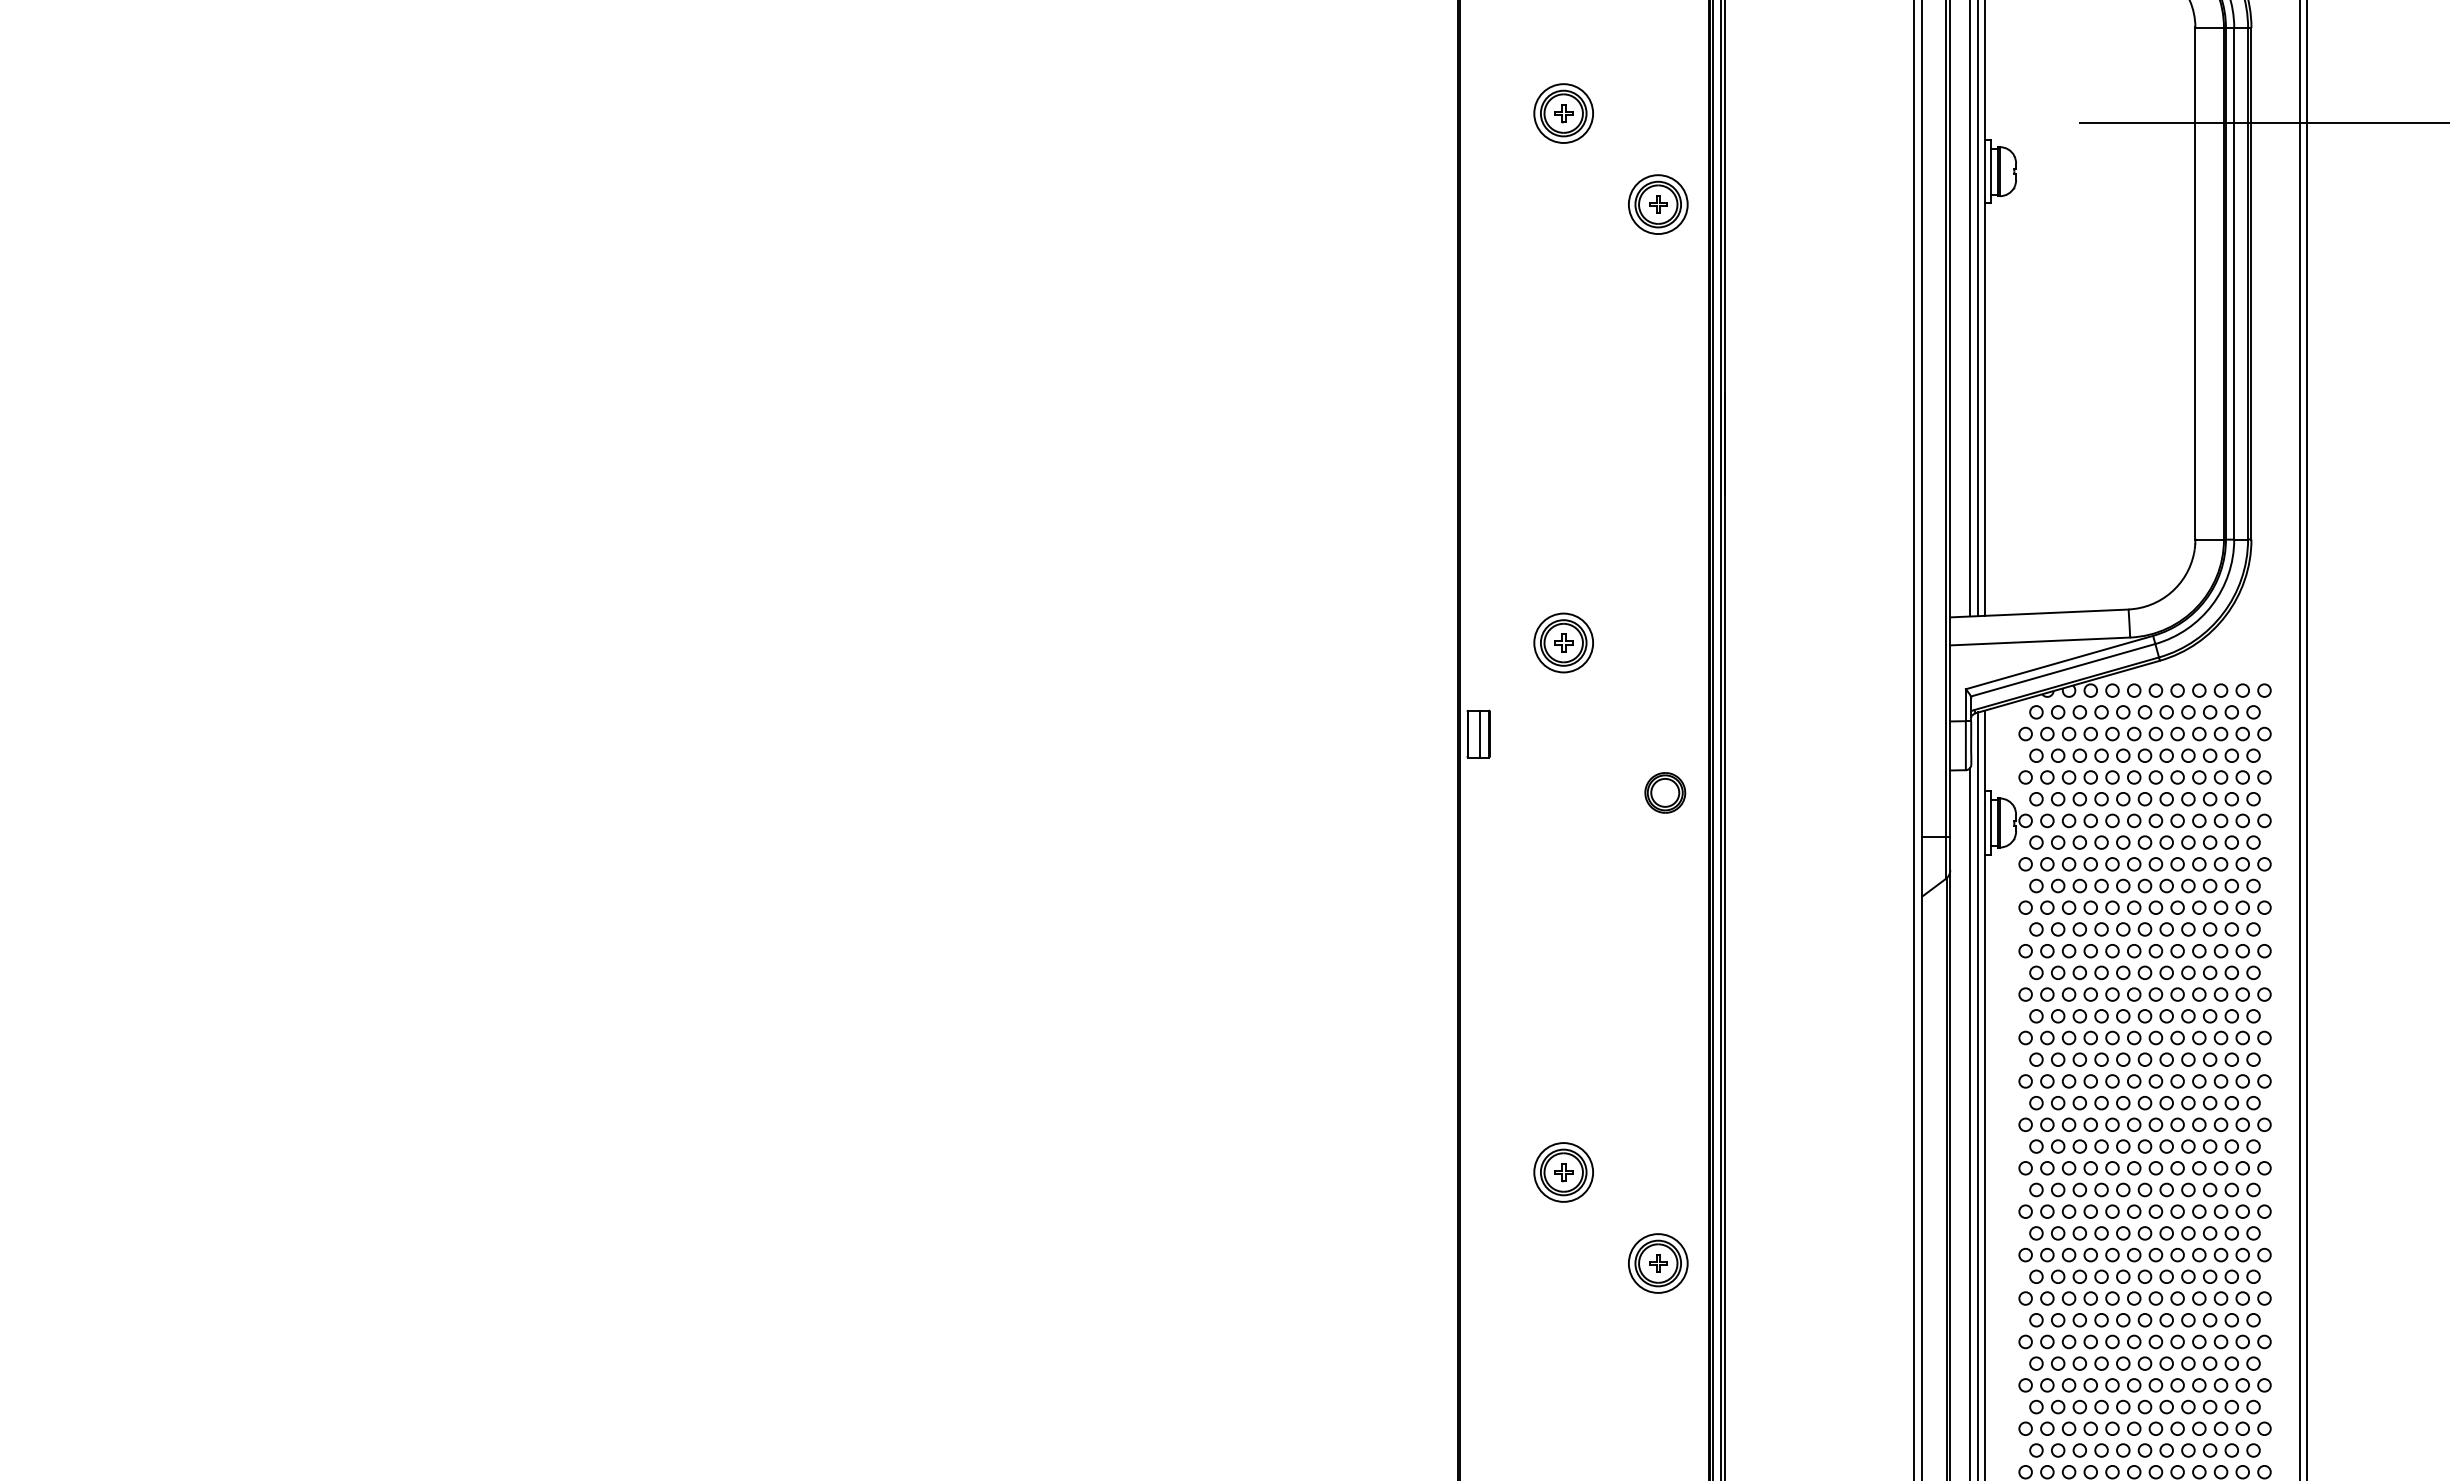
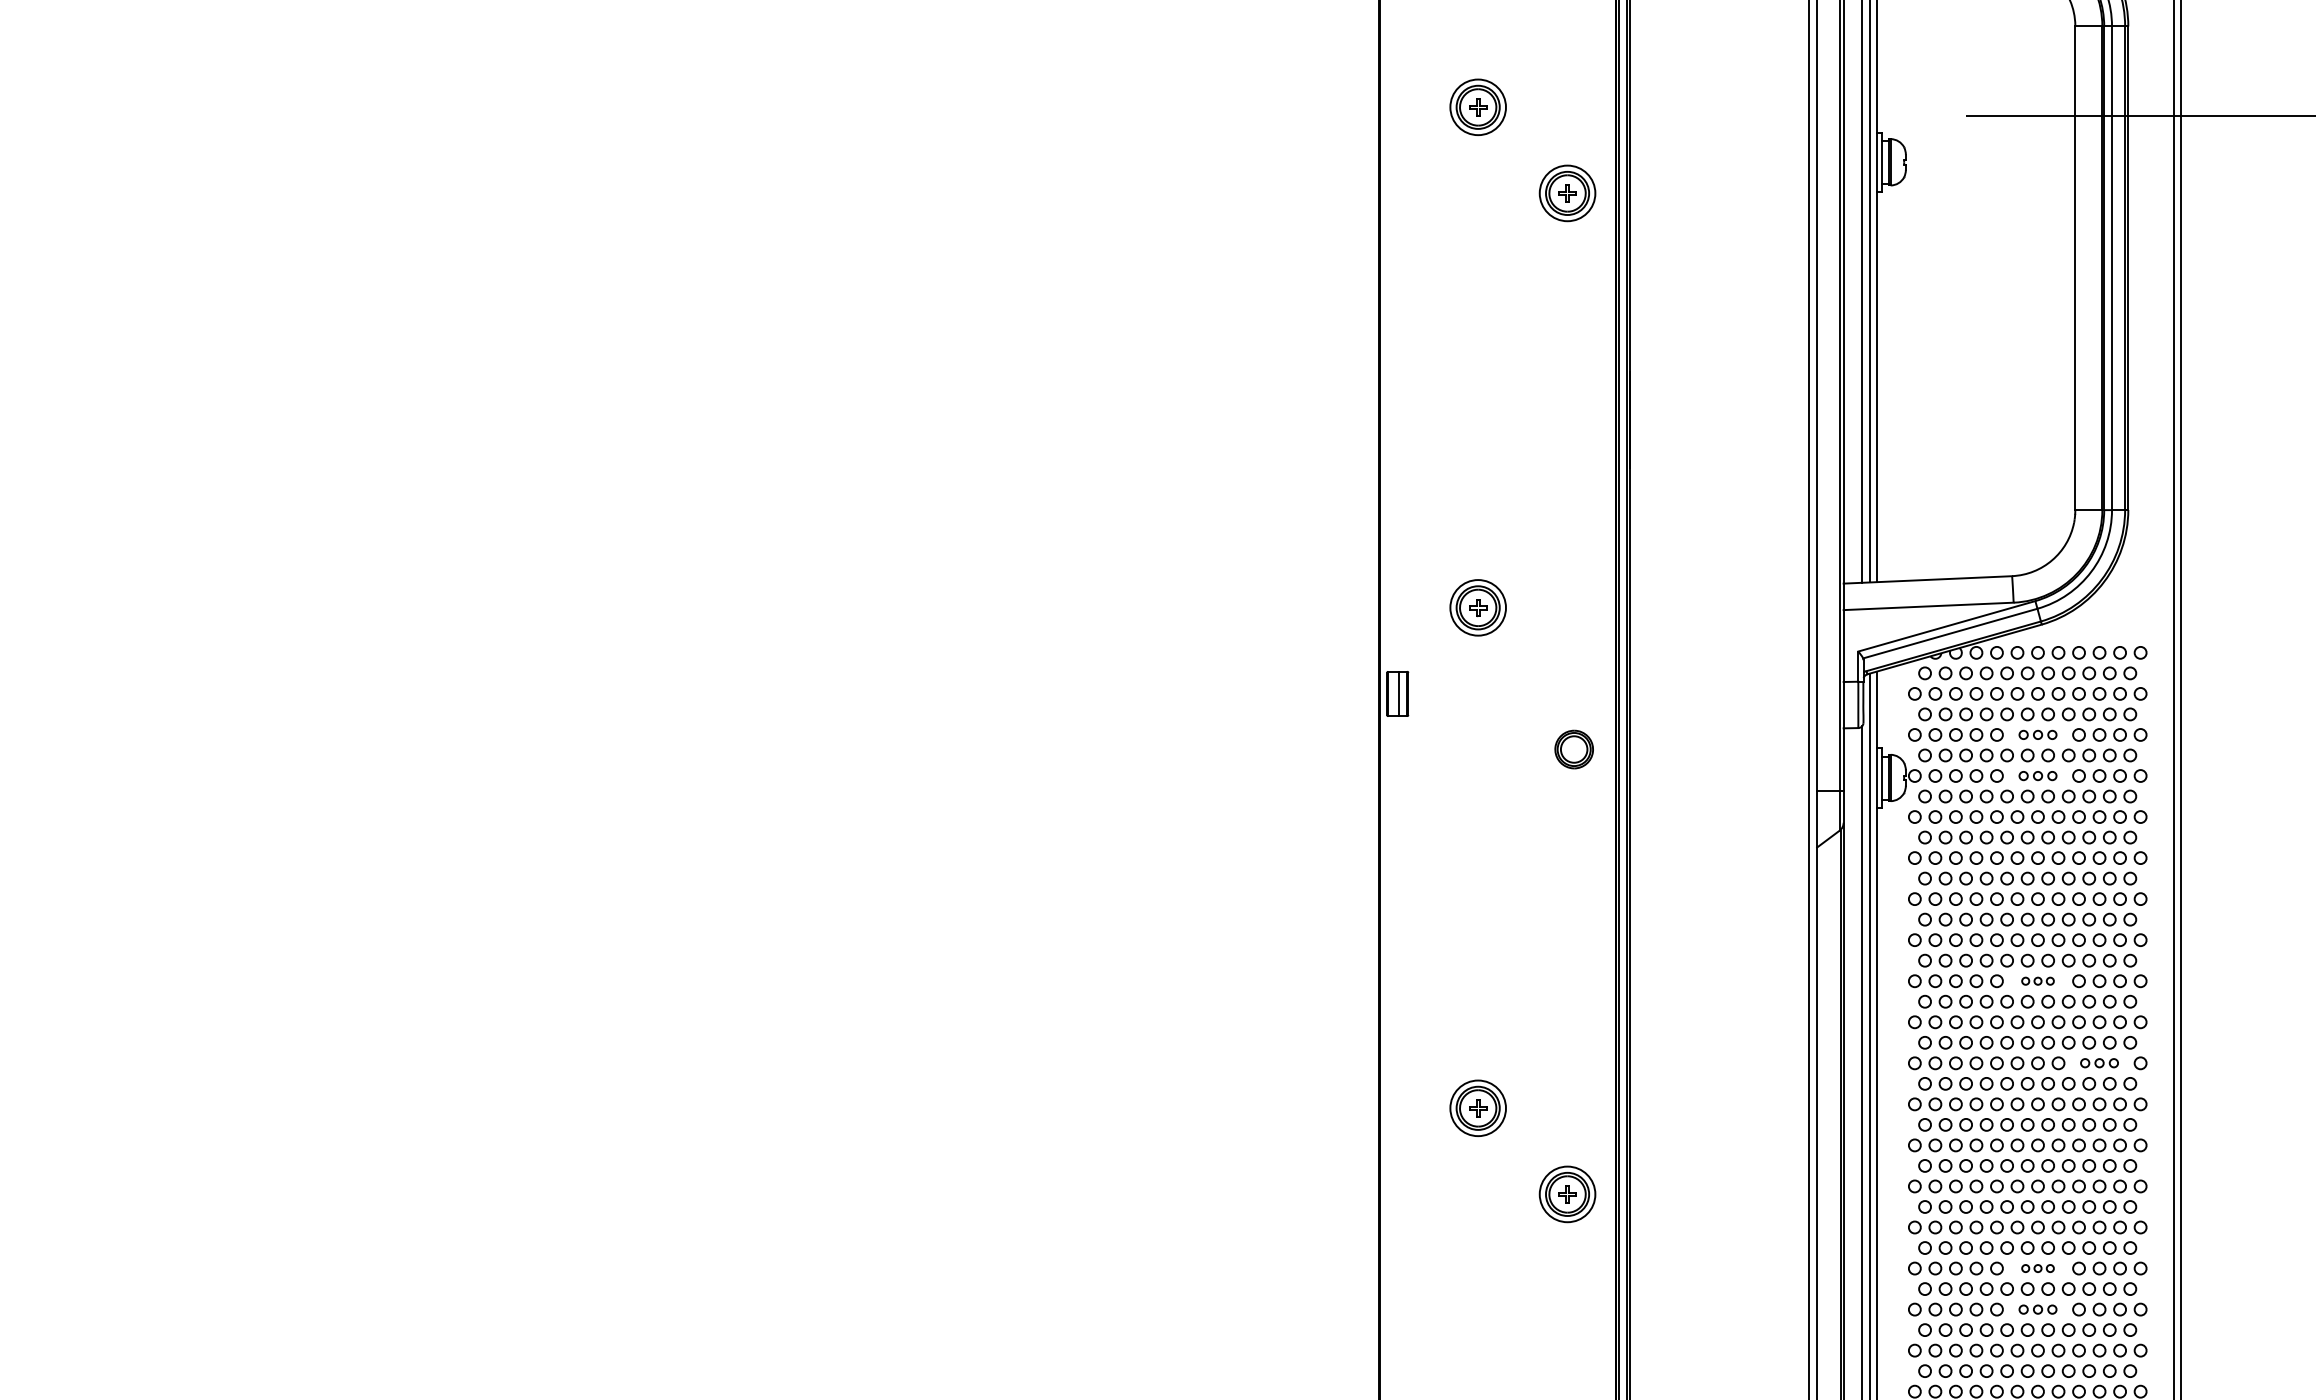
part: (2155, 777) -> (2037, 734), size x0.7
part: (2155, 820) -> (2037, 775), size x0.7
part: (2155, 1037) -> (2037, 980), size x0.6
part: (2220, 1124) -> (2099, 1062), size x0.7
part: (2155, 1341) -> (2037, 1268), size x0.6
part: (2155, 1385) -> (2037, 1309), size x0.7

